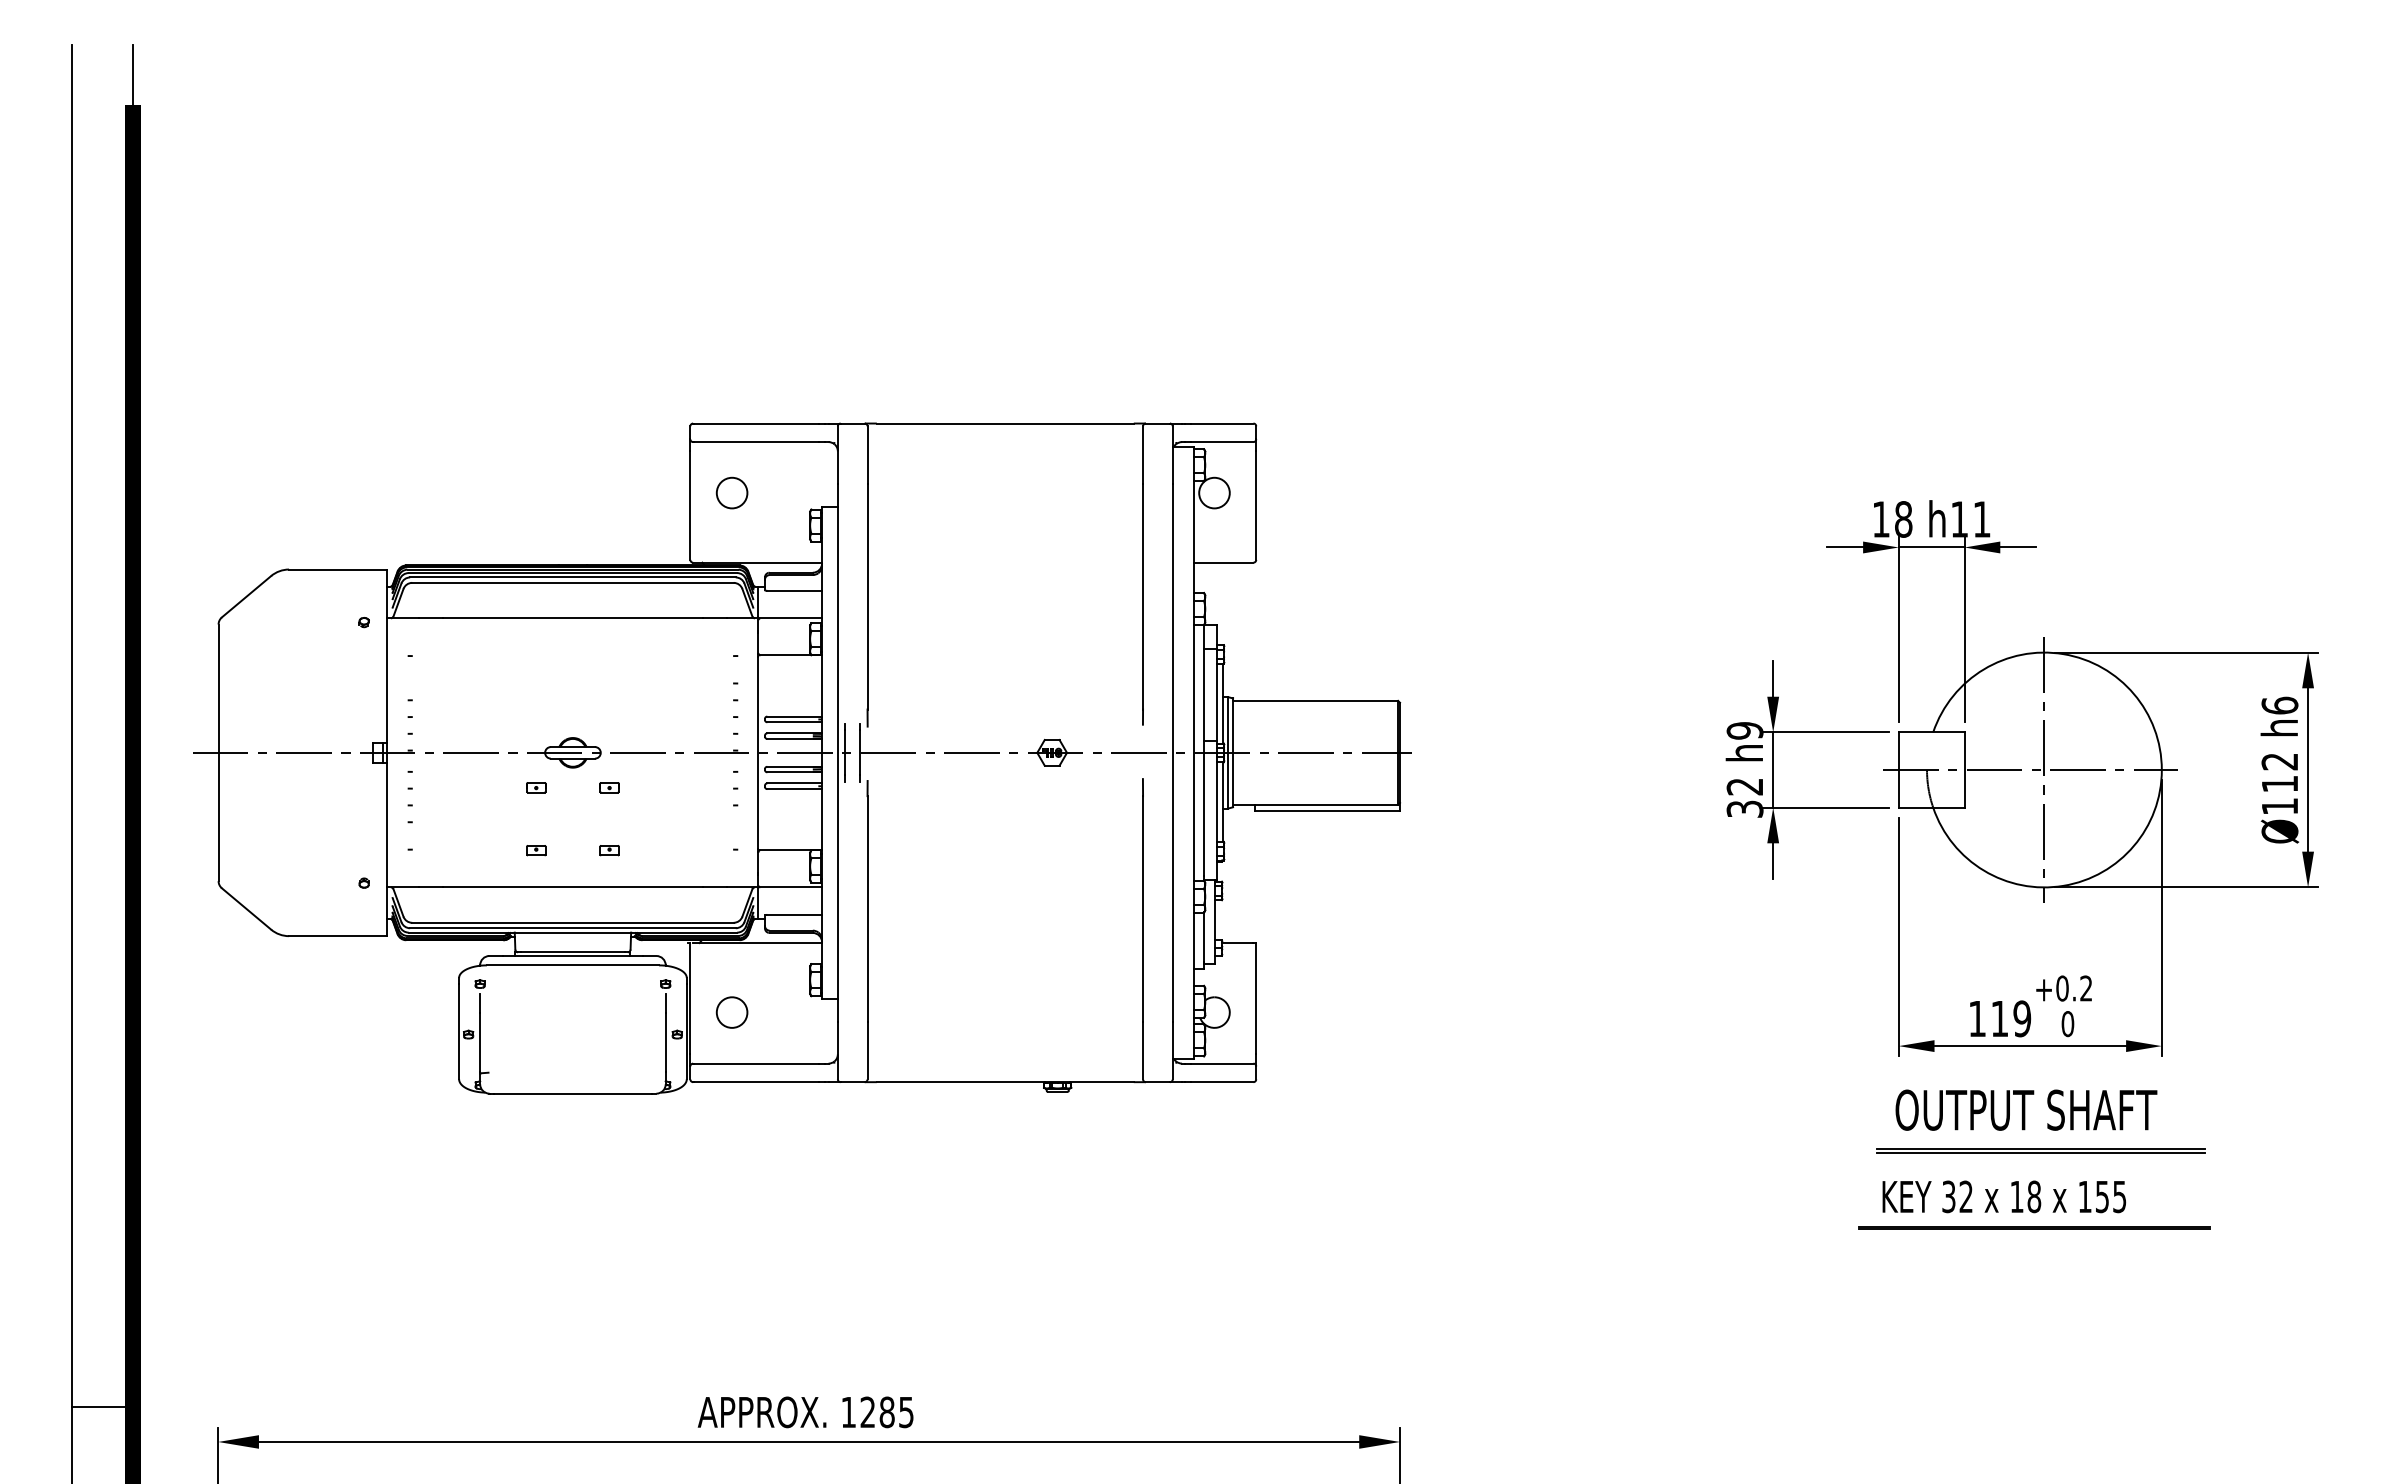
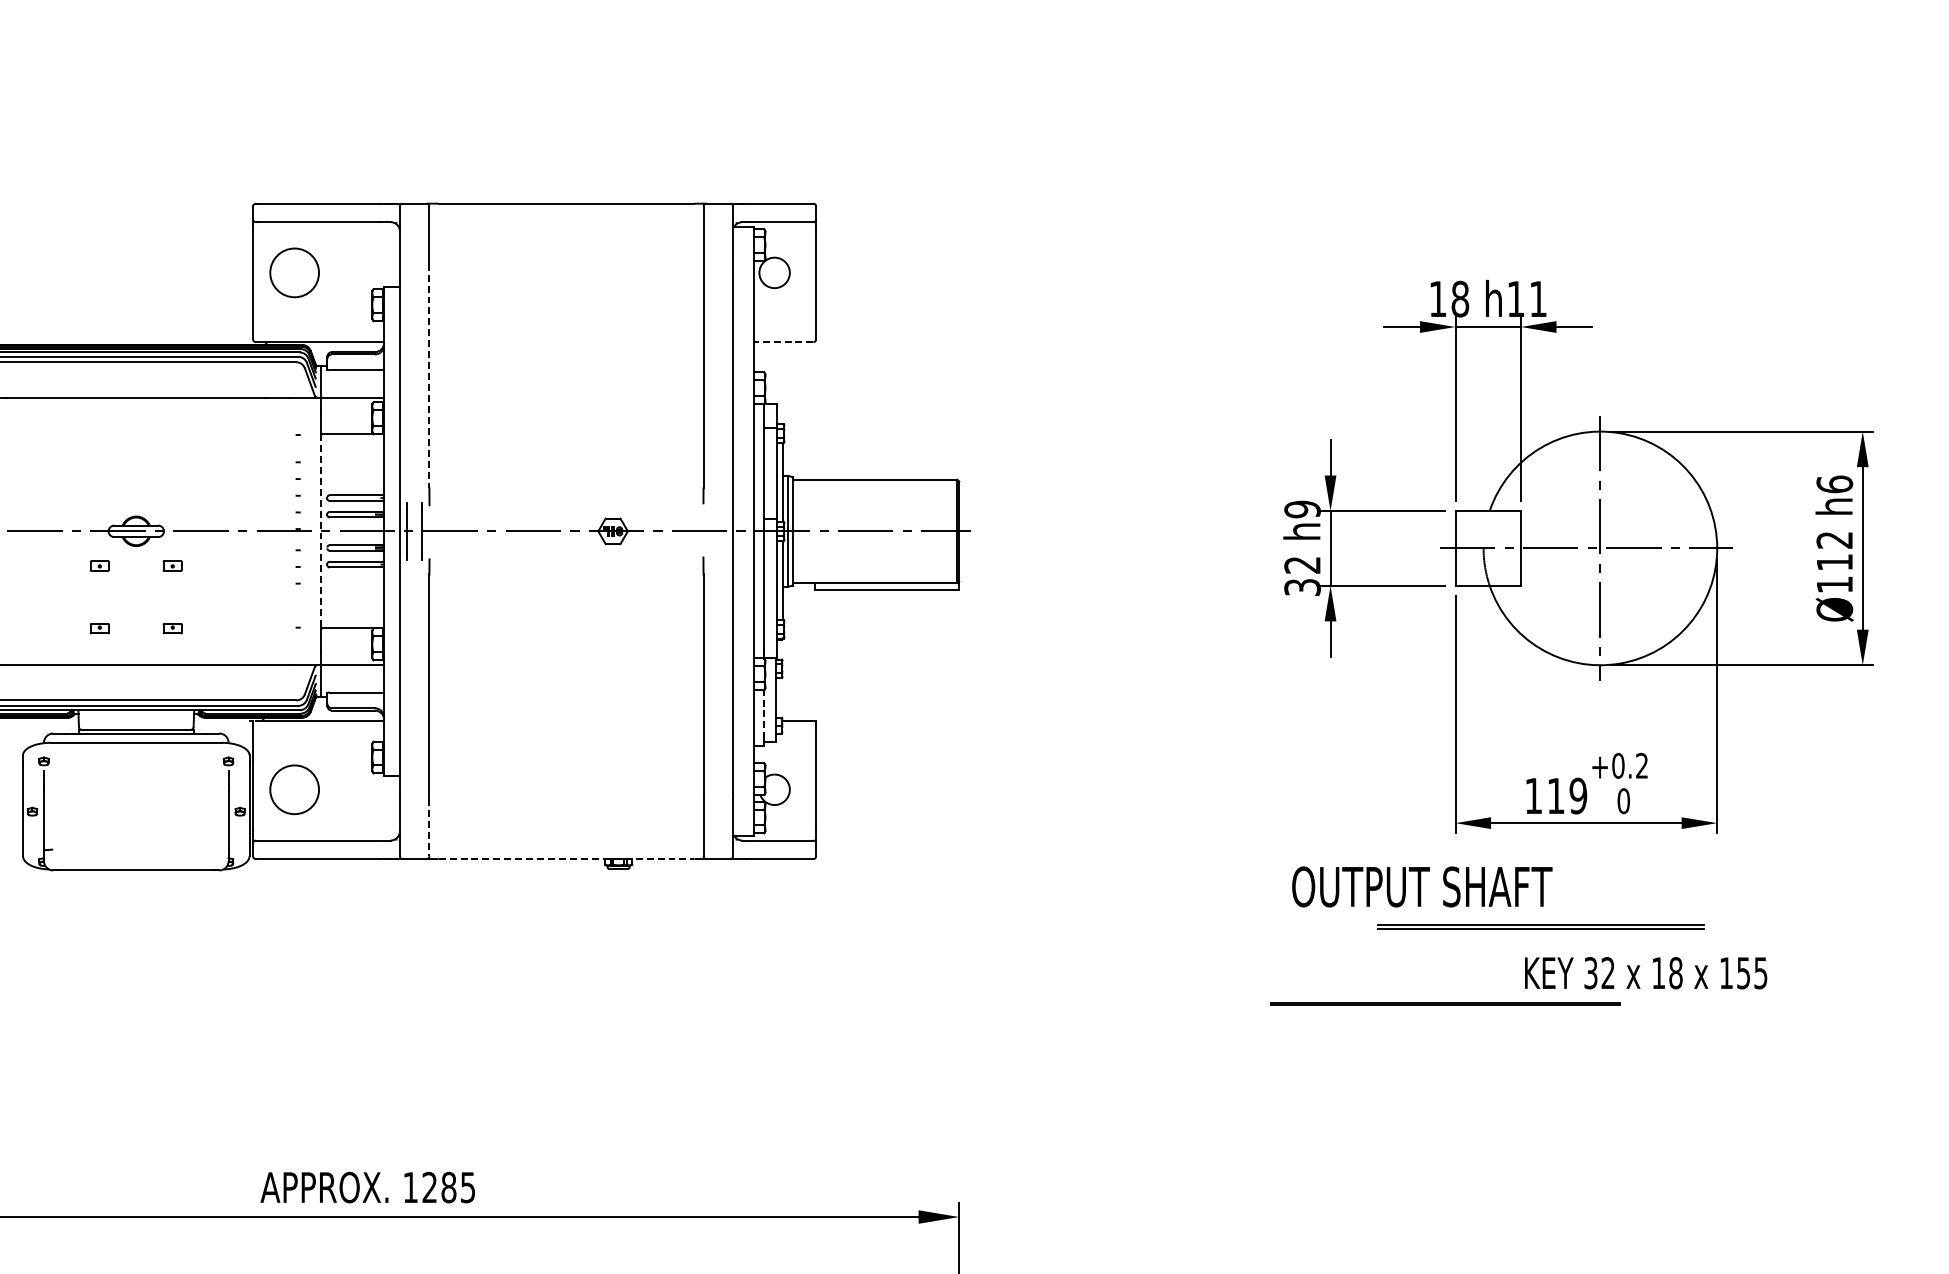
circle: (731, 492) -> (294, 272), size x1.6
line: (1223, 562) -> (783, 341), solid -> dashed
line: (867, 596) -> (429, 375), solid -> dashed
line: (758, 752) -> (320, 531), solid -> dashed
line: (1204, 937) -> (764, 715), solid -> dashed
circle: (731, 1012) -> (294, 789), size x1.6
line: (867, 1050) -> (429, 827), solid -> dashed
line: (1005, 1082) -> (566, 859), solid -> dashed
text: (2026, 1109) -> (1422, 886), moved
part: (2040, 1150) -> (1540, 927), moved
text: (2004, 1196) -> (1646, 972), moved
line: (2034, 1227) -> (1446, 1003), moved

